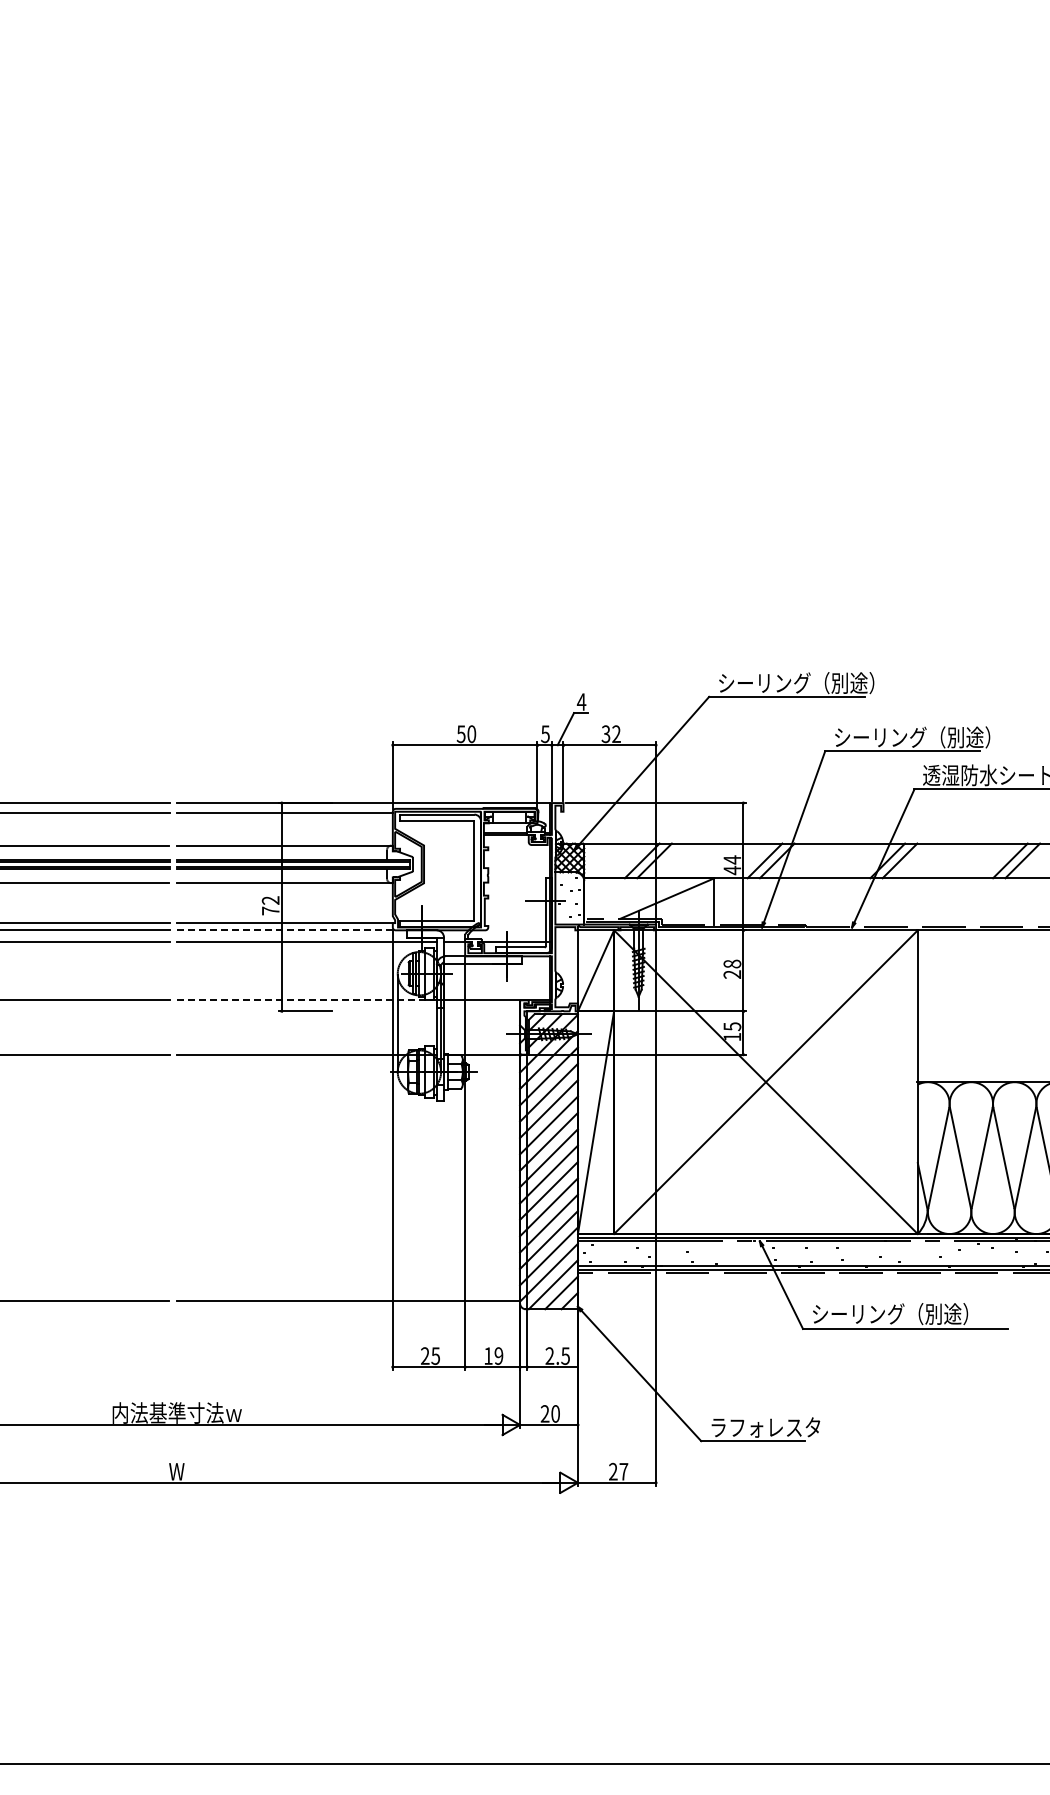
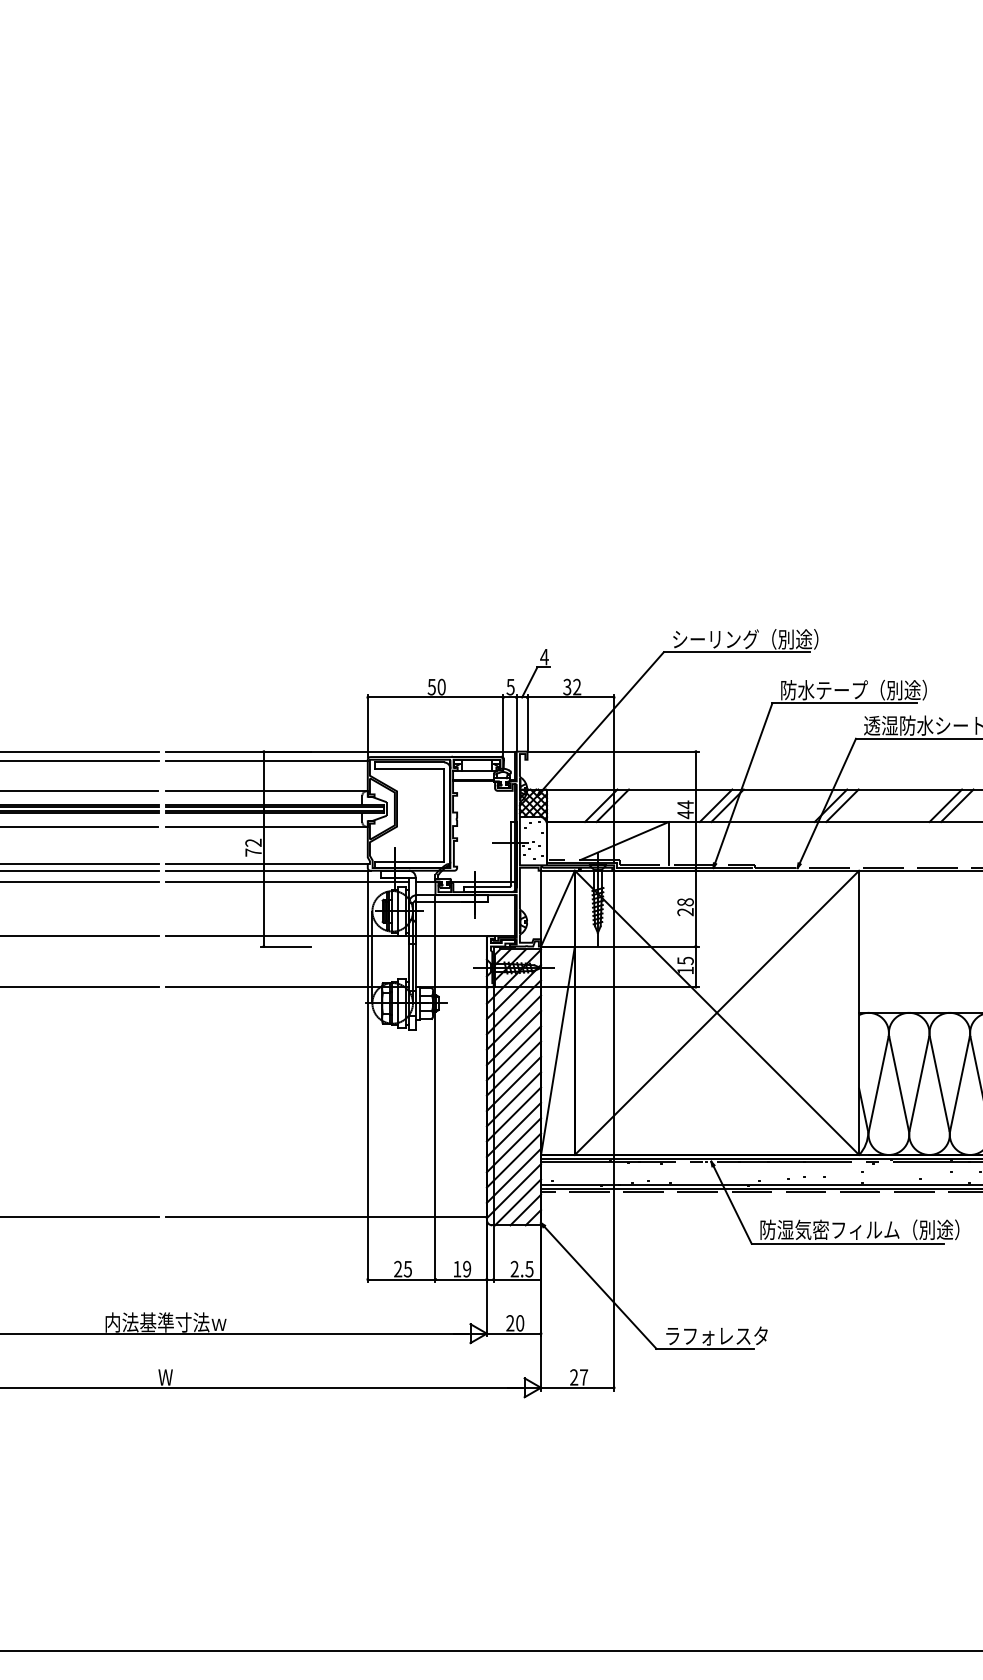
text: (880, 737) -> (824, 690), シーリング（別途） -> 防水テープ（別途）
line: (287, 930) -> (269, 870), dashed -> solid
line: (307, 1000) -> (287, 936), dashed -> solid
text: (918, 1314) -> (859, 1230), シーリング（別途） -> 防湿気密フィルム（別途）

